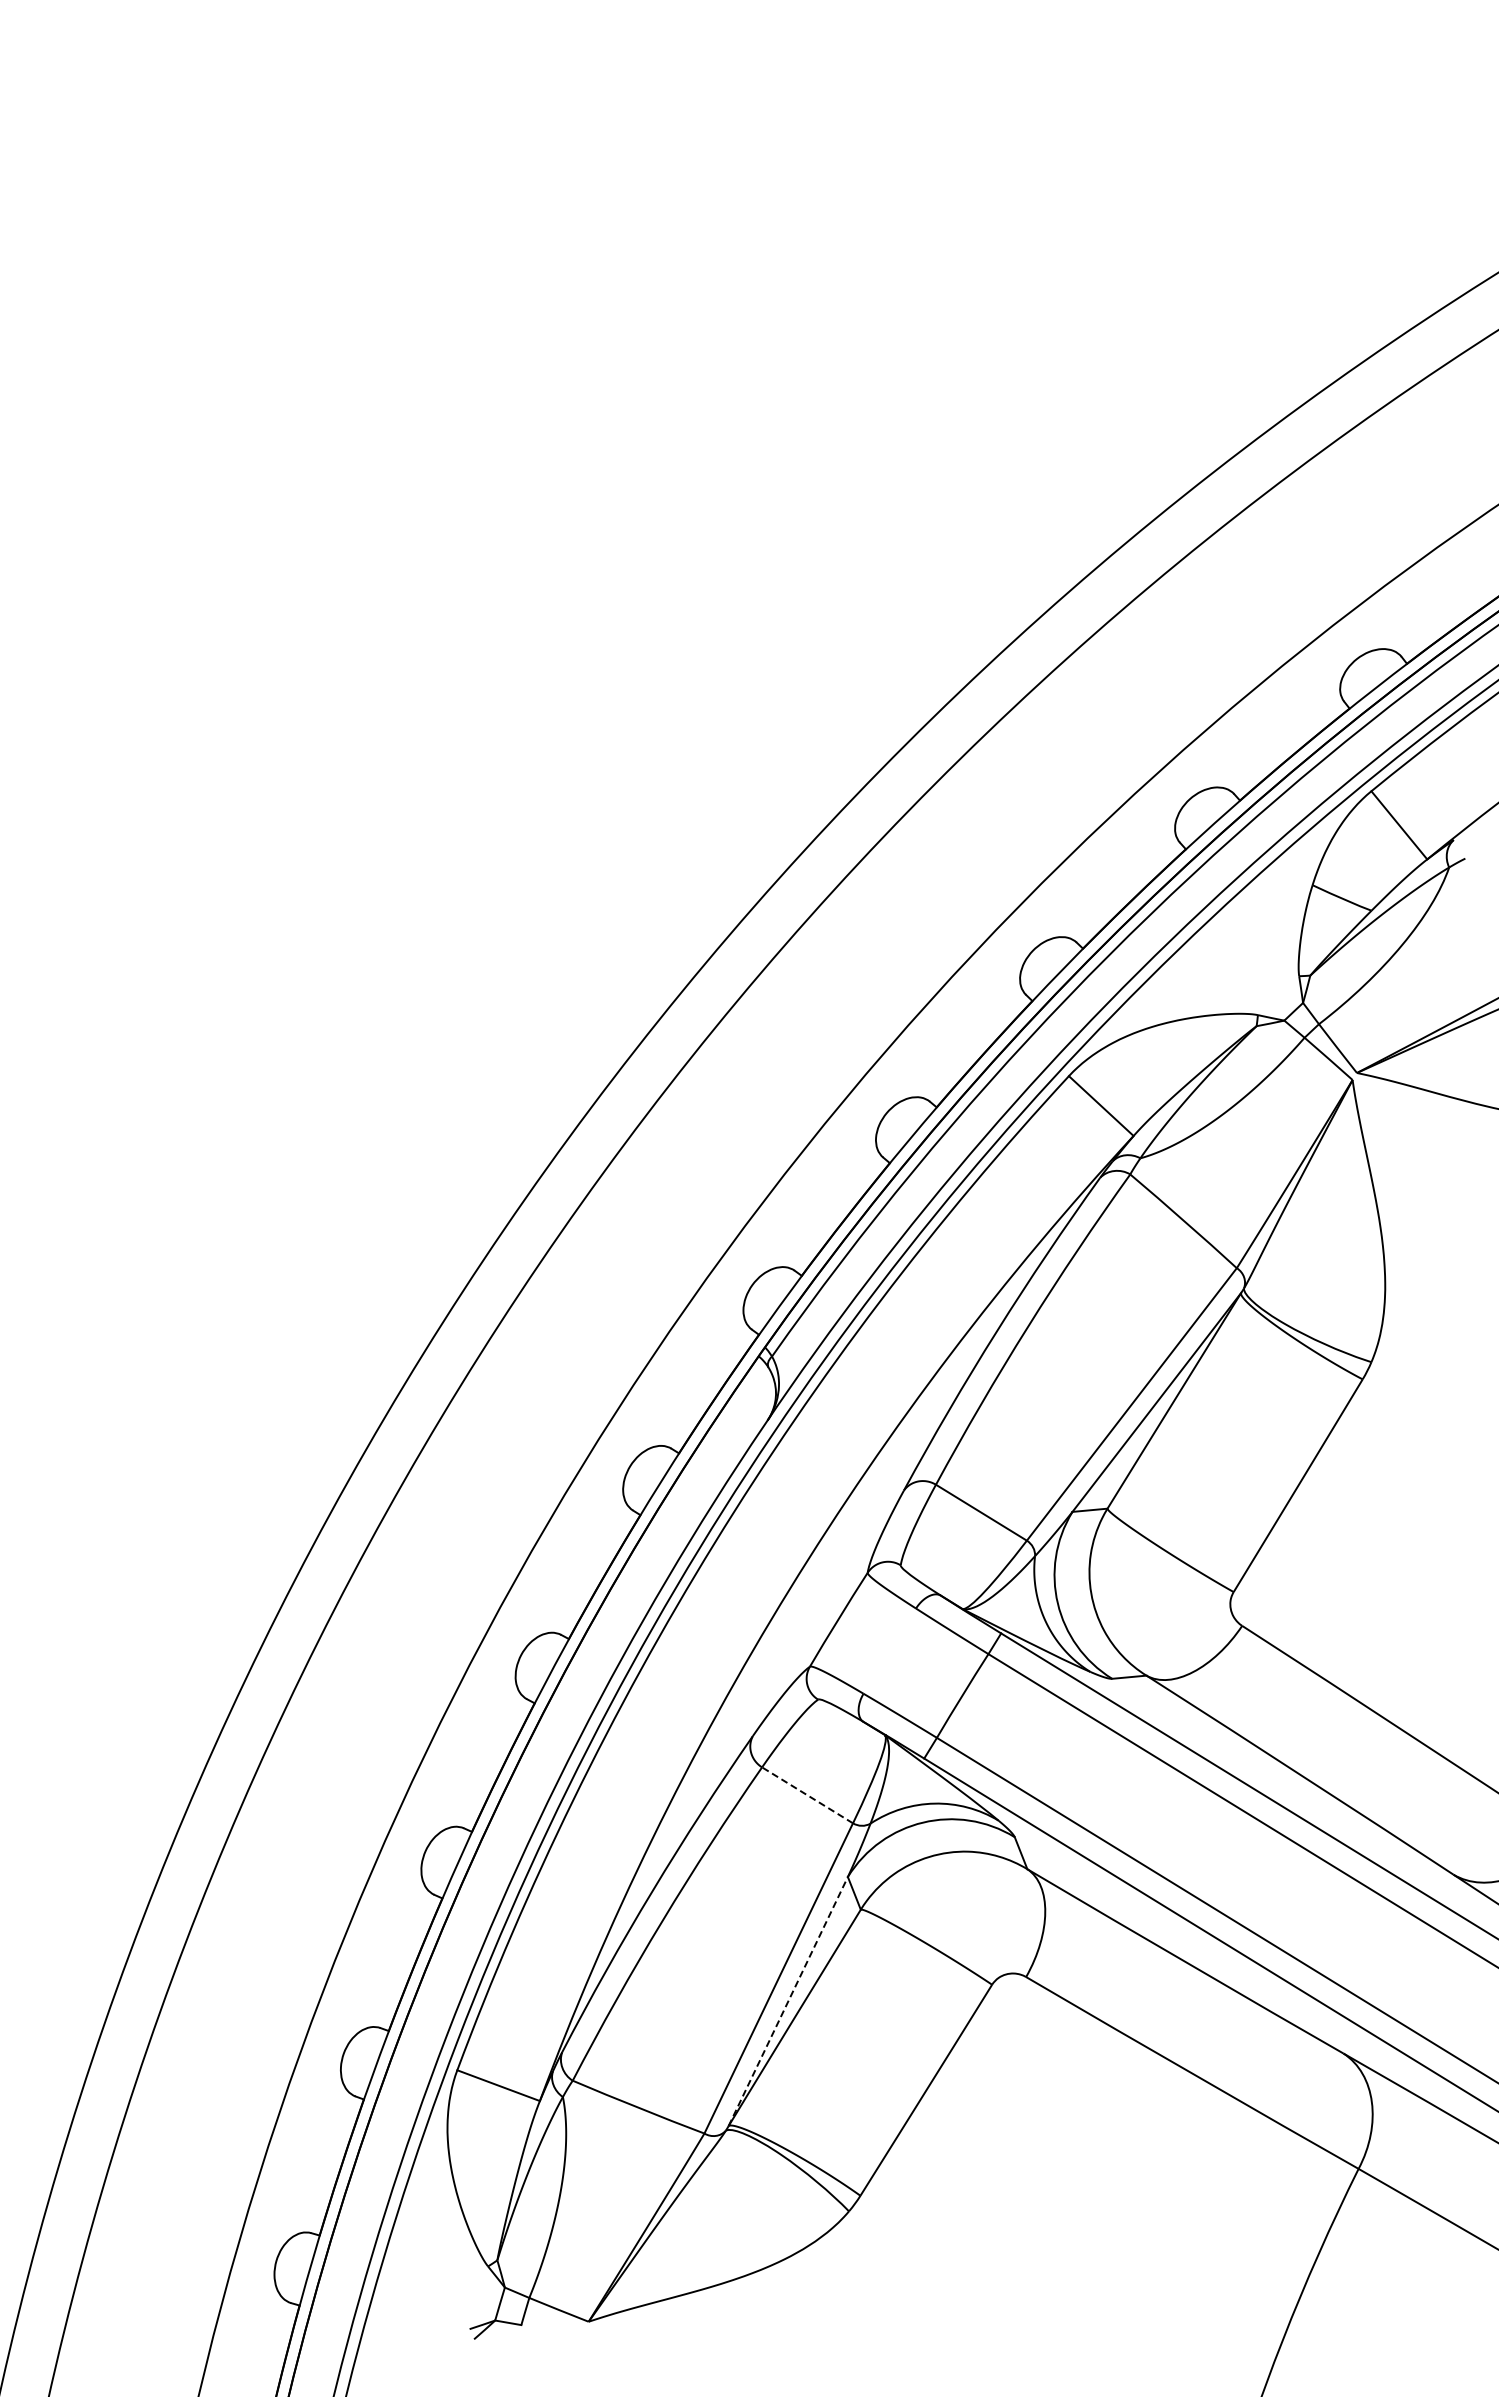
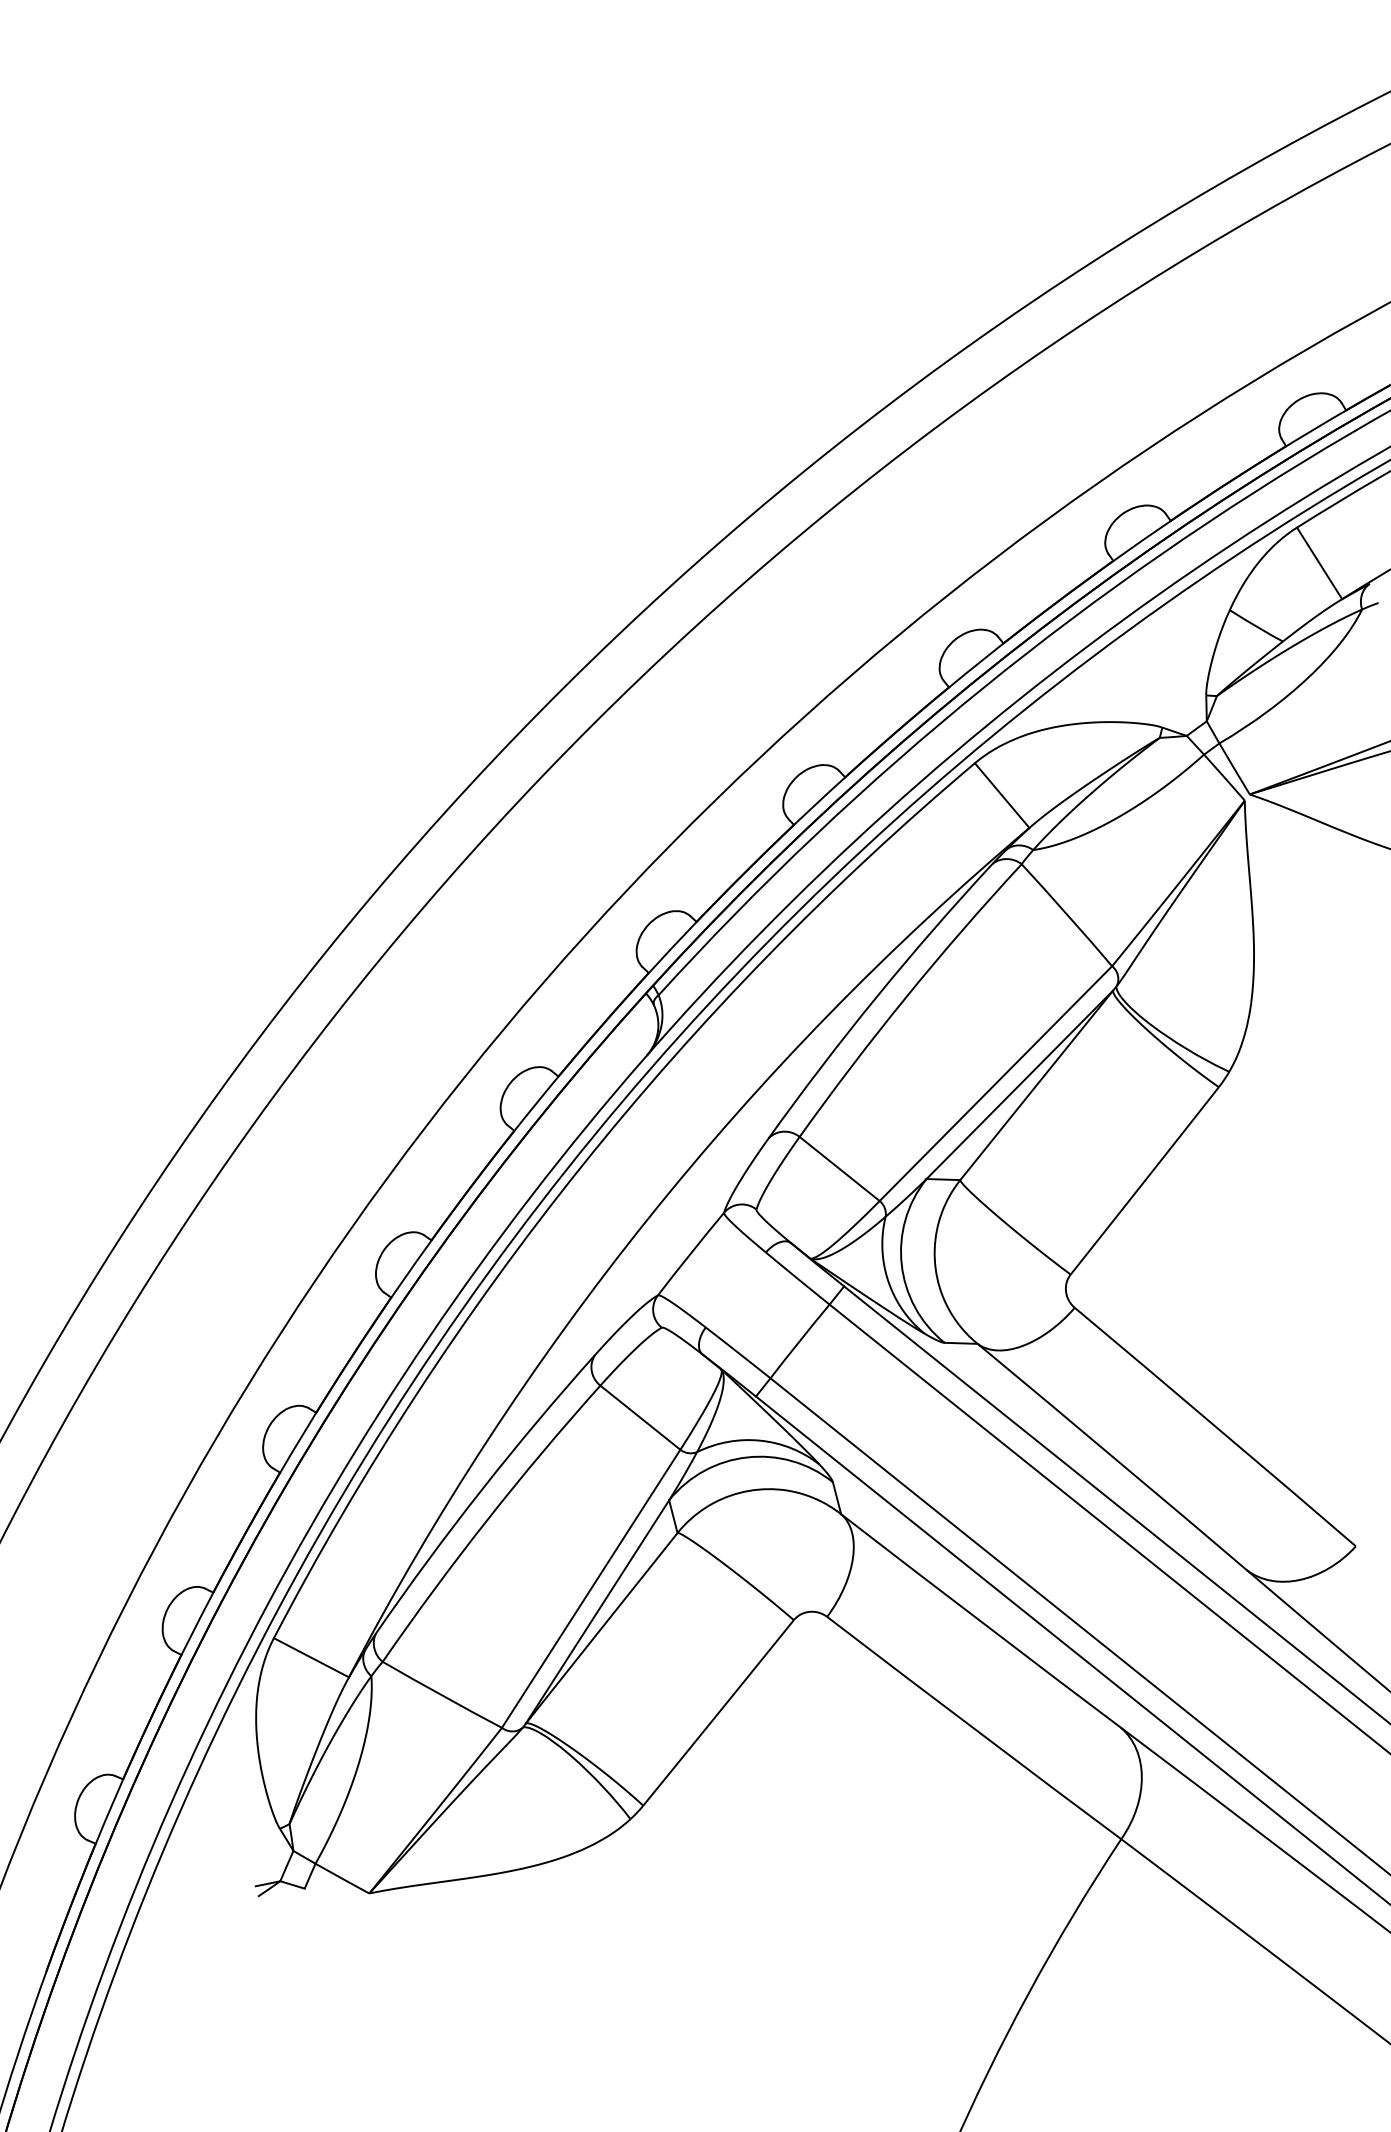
line: (807, 1795) -> (640, 1417), dashed -> solid
line: (788, 2001) -> (597, 1611), dashed -> solid

